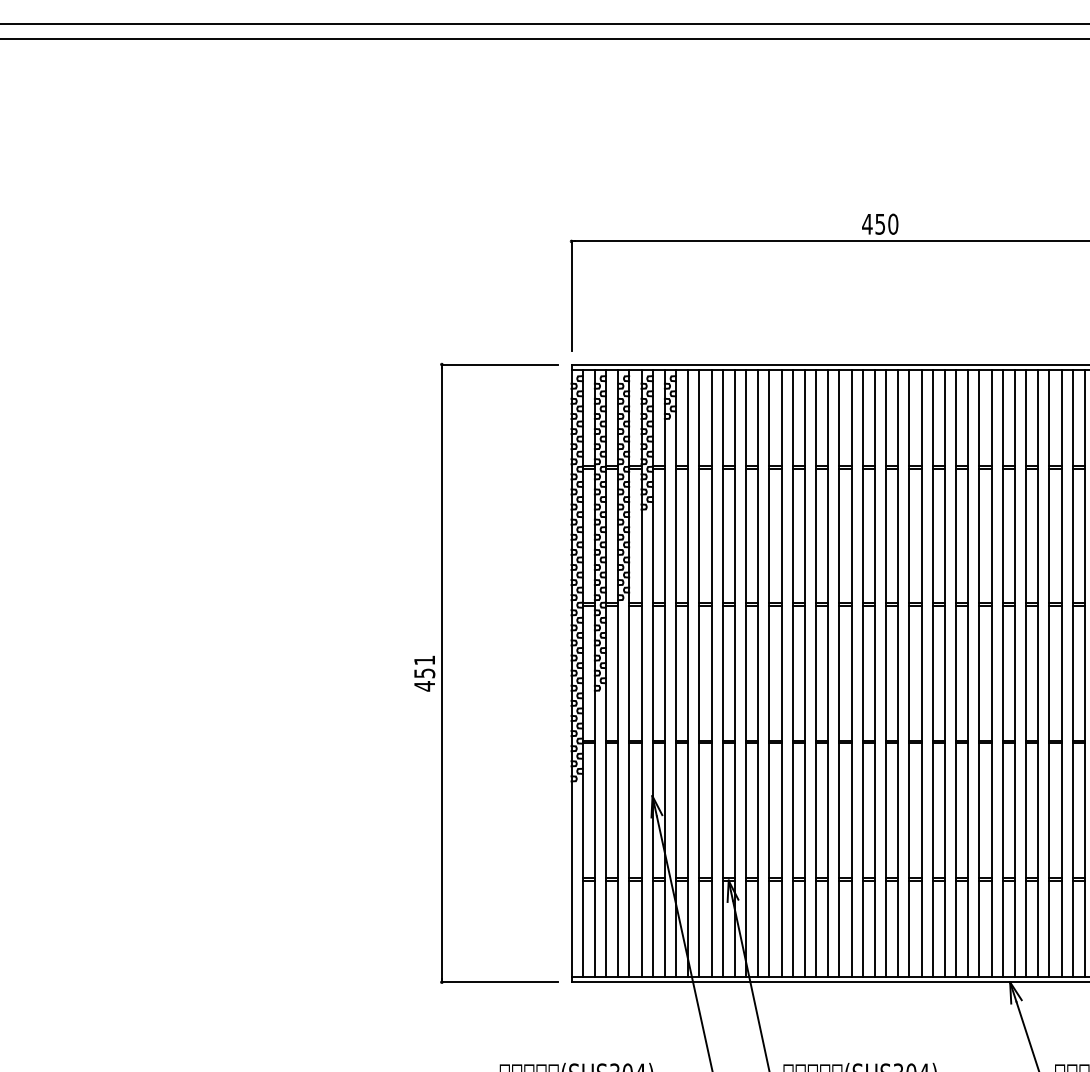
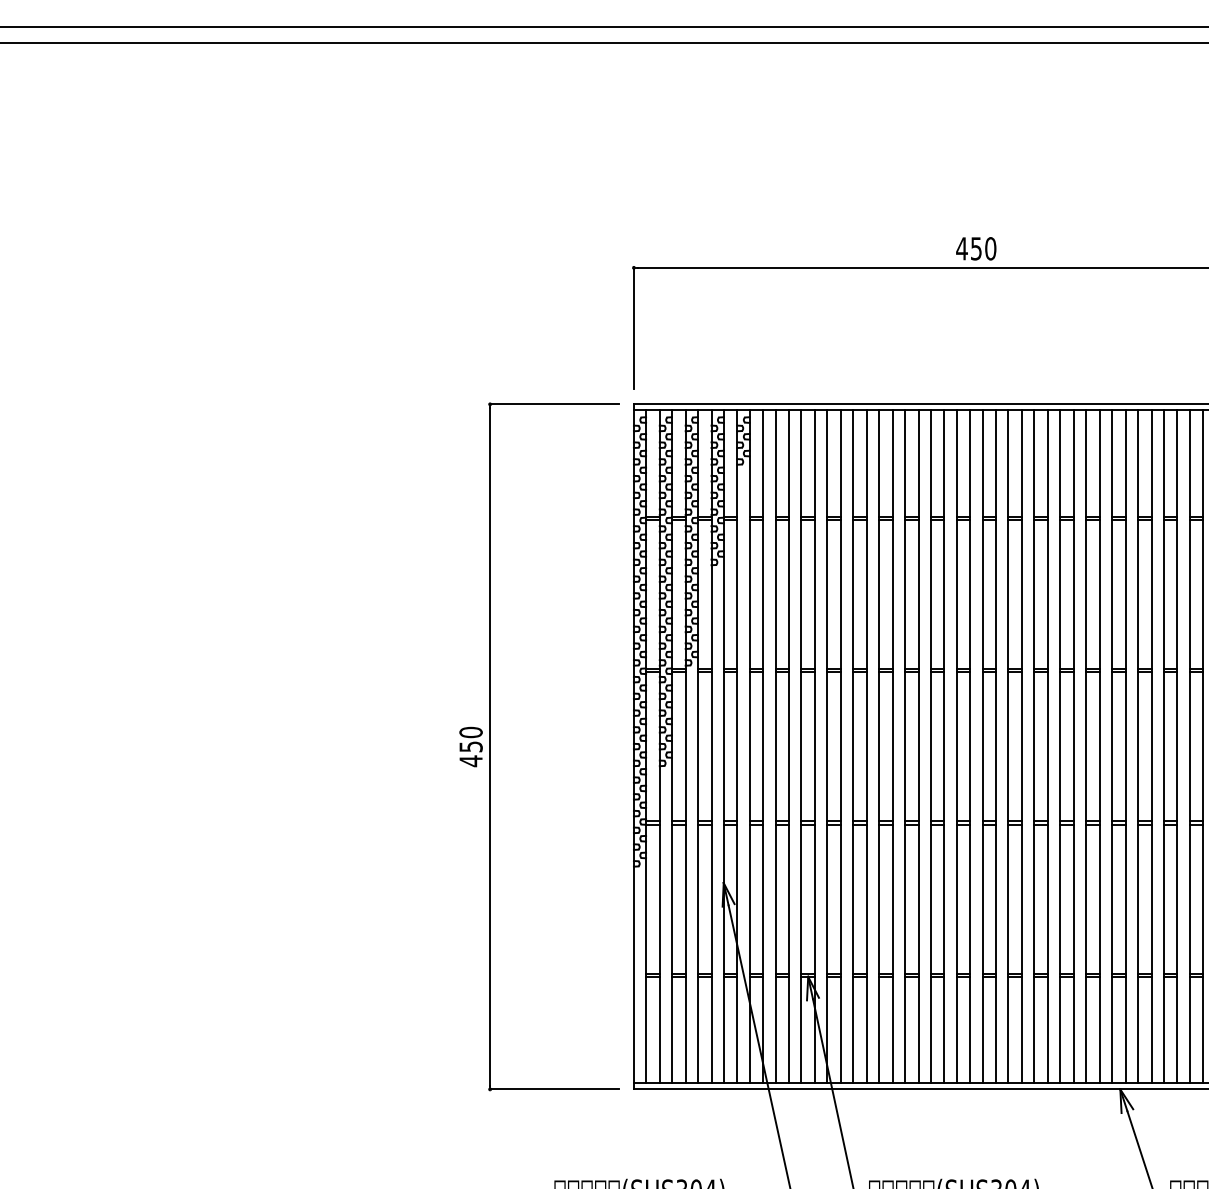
text: (424, 660) -> (470, 732), 451 -> 450

